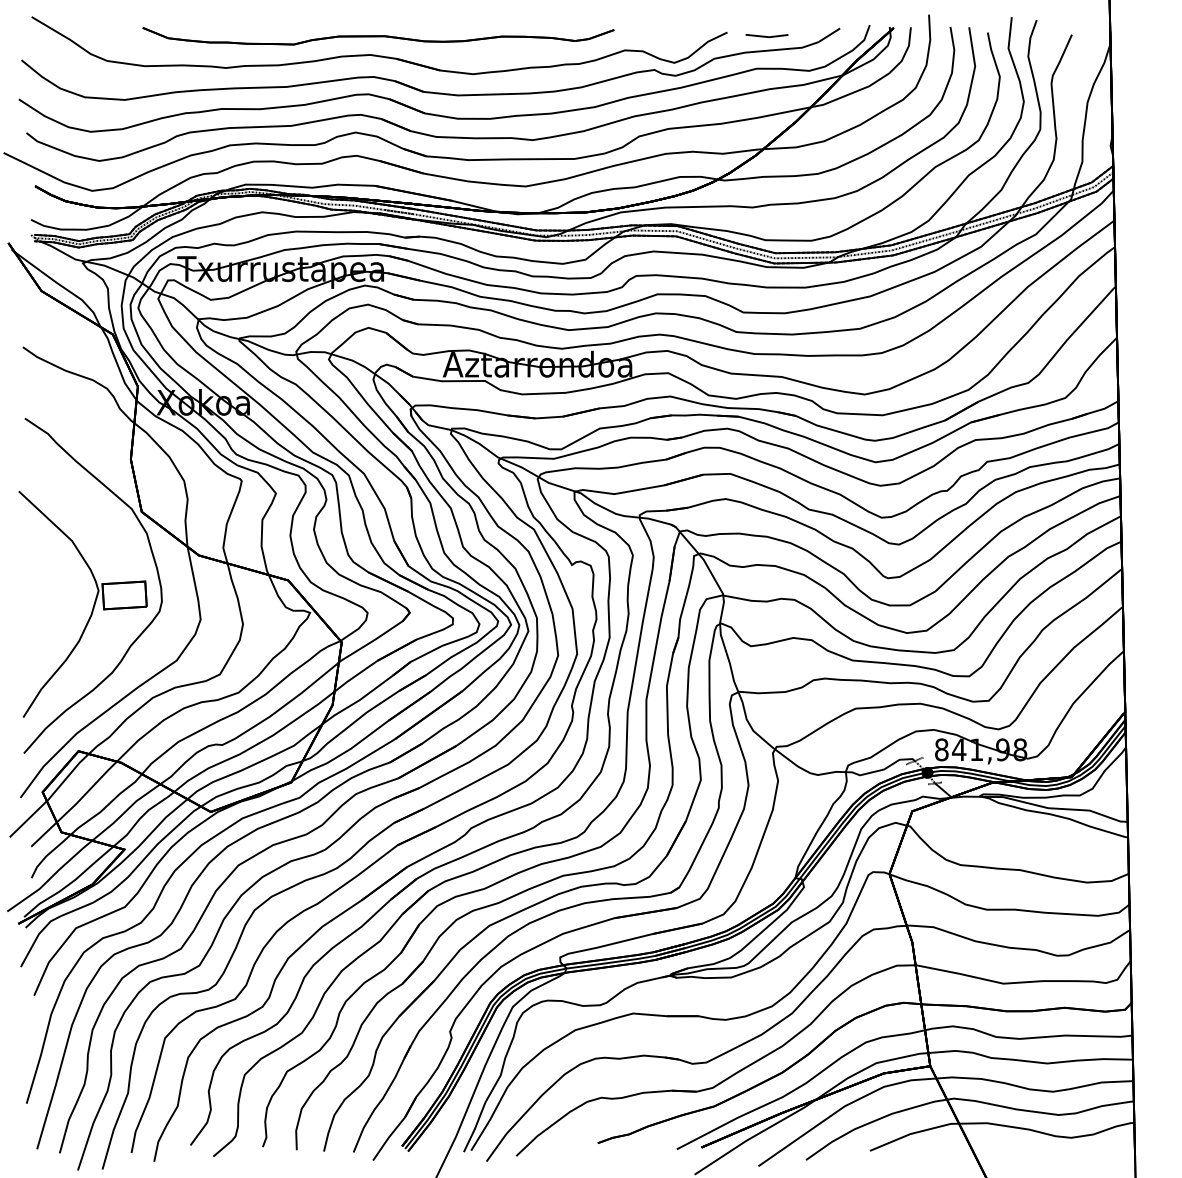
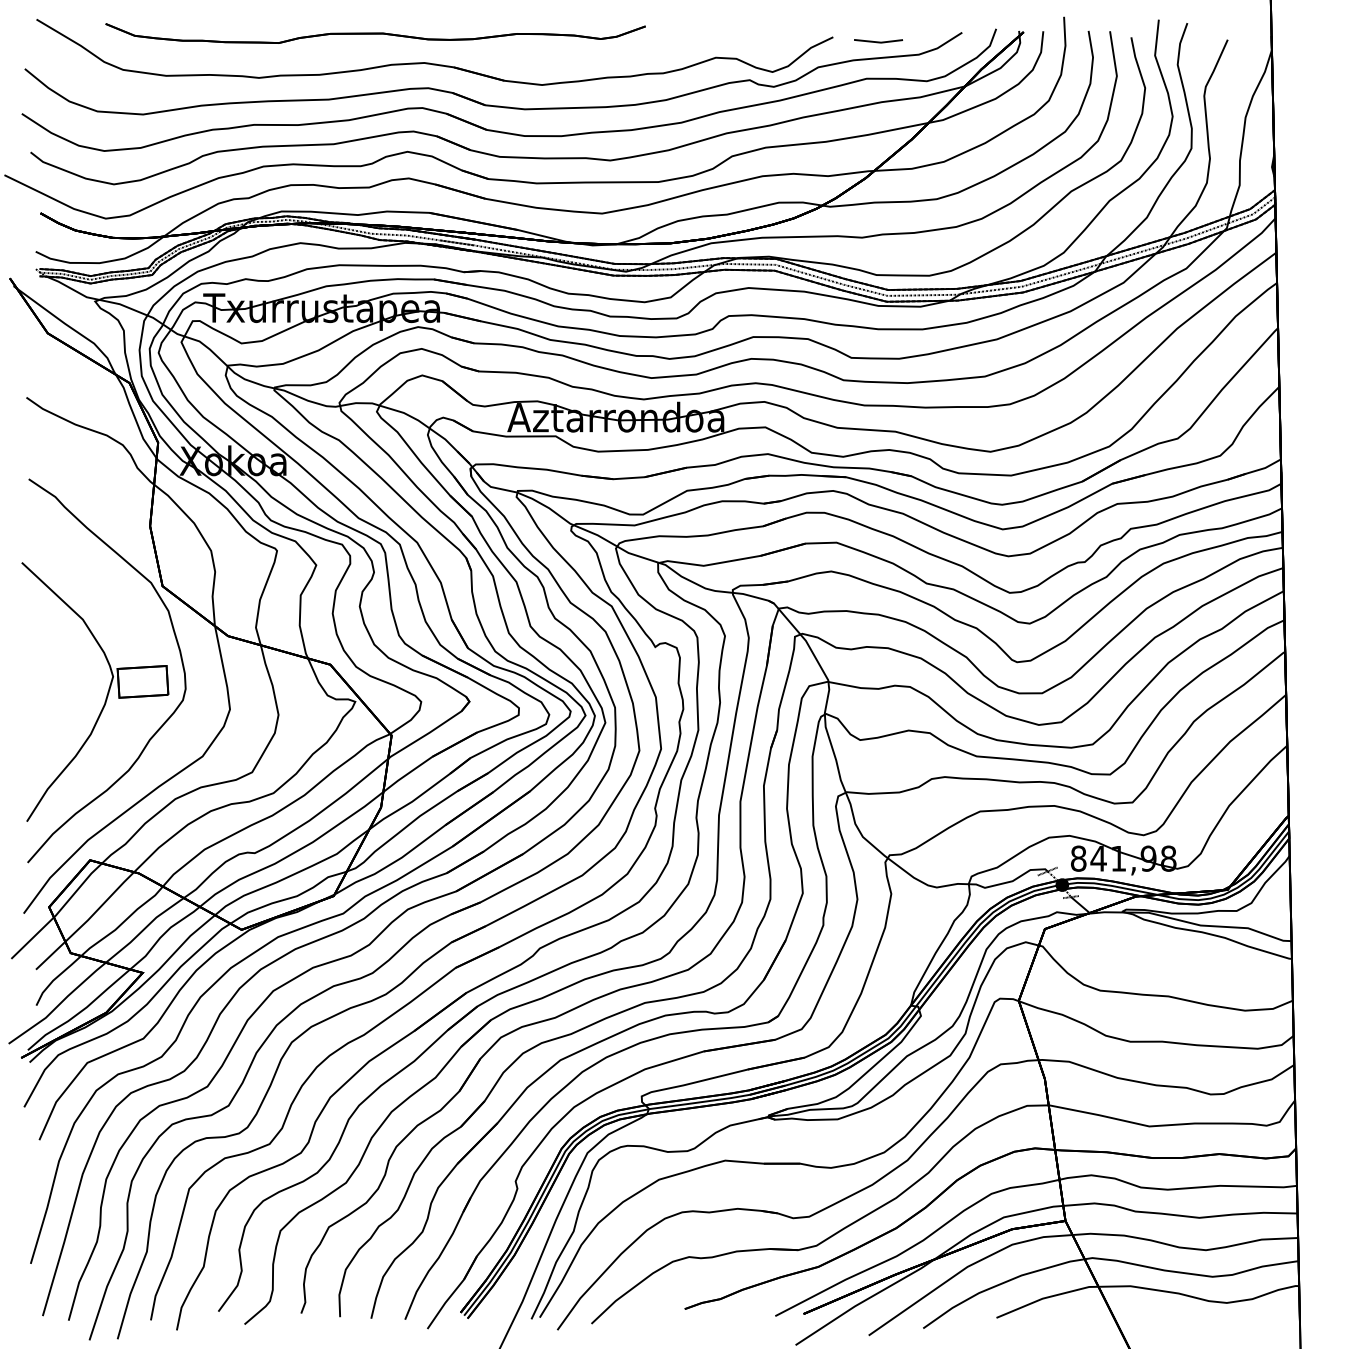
part: (378, 36) -> (375, 33), moved

